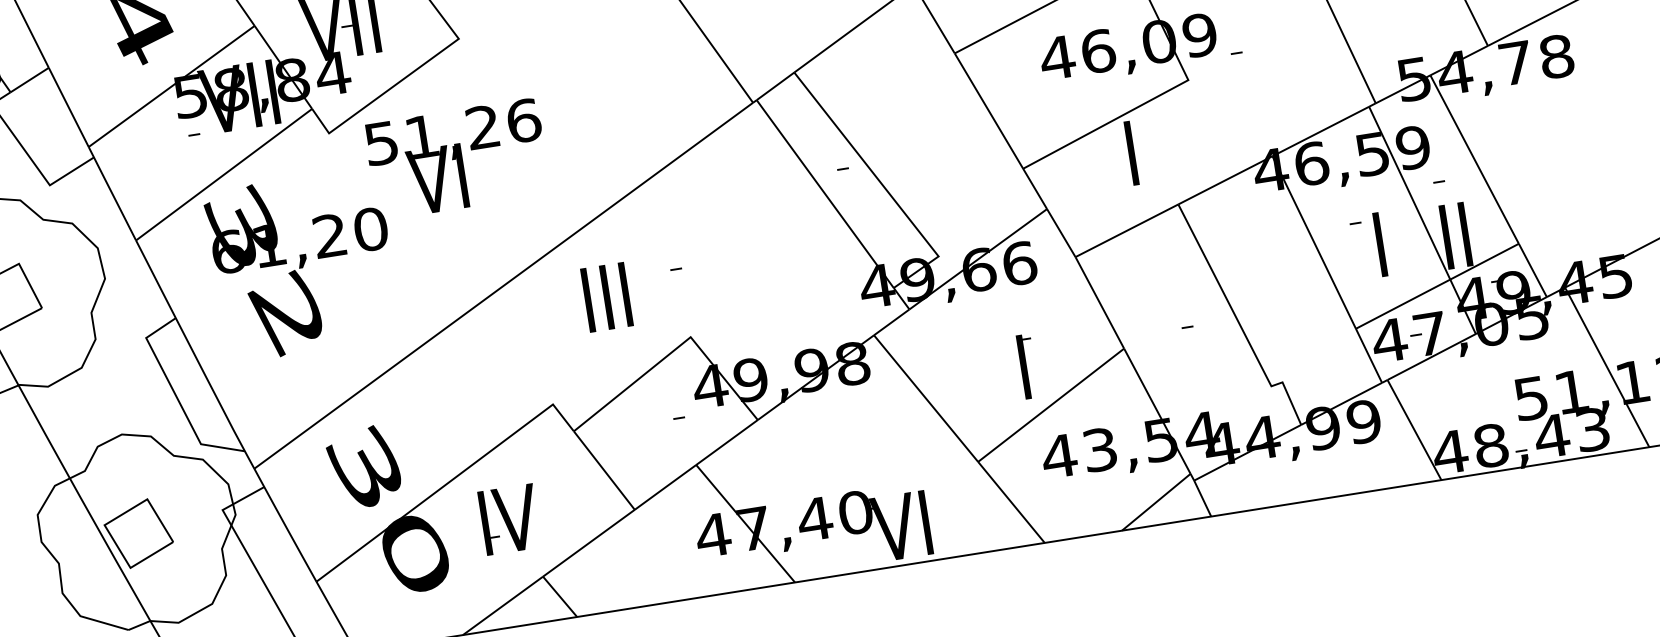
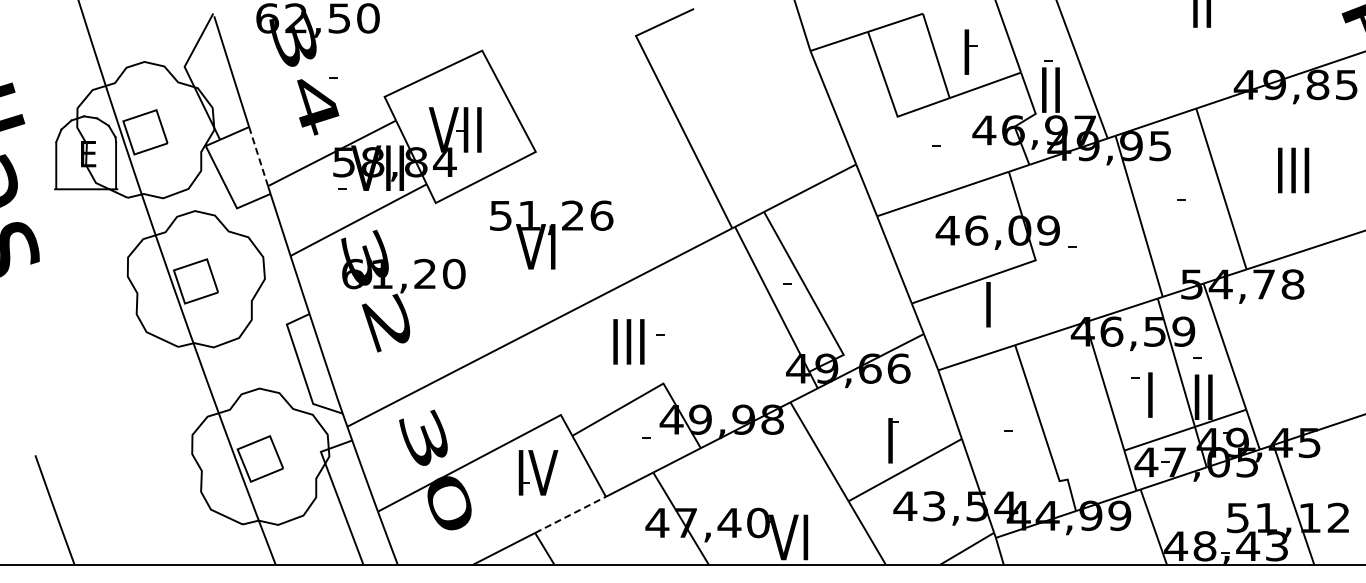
line: (68, 107) -> (258, 156), solid -> dashed
text: (457, 158) -> (551, 234), moved
text: (606, 296) -> (628, 341), moved
part: (509, 519) -> (538, 472), moved
line: (588, 542) -> (570, 514), solid -> dashed

